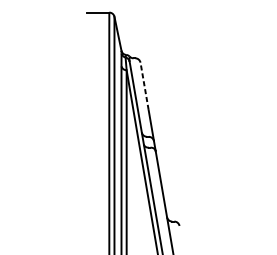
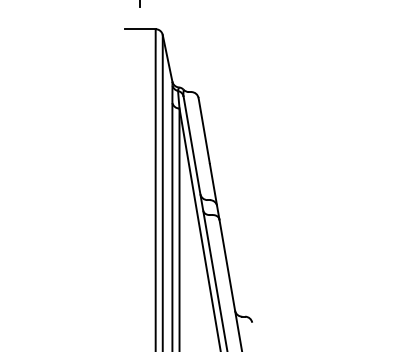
line: (144, 86) -> (204, 130), dashed -> solid

